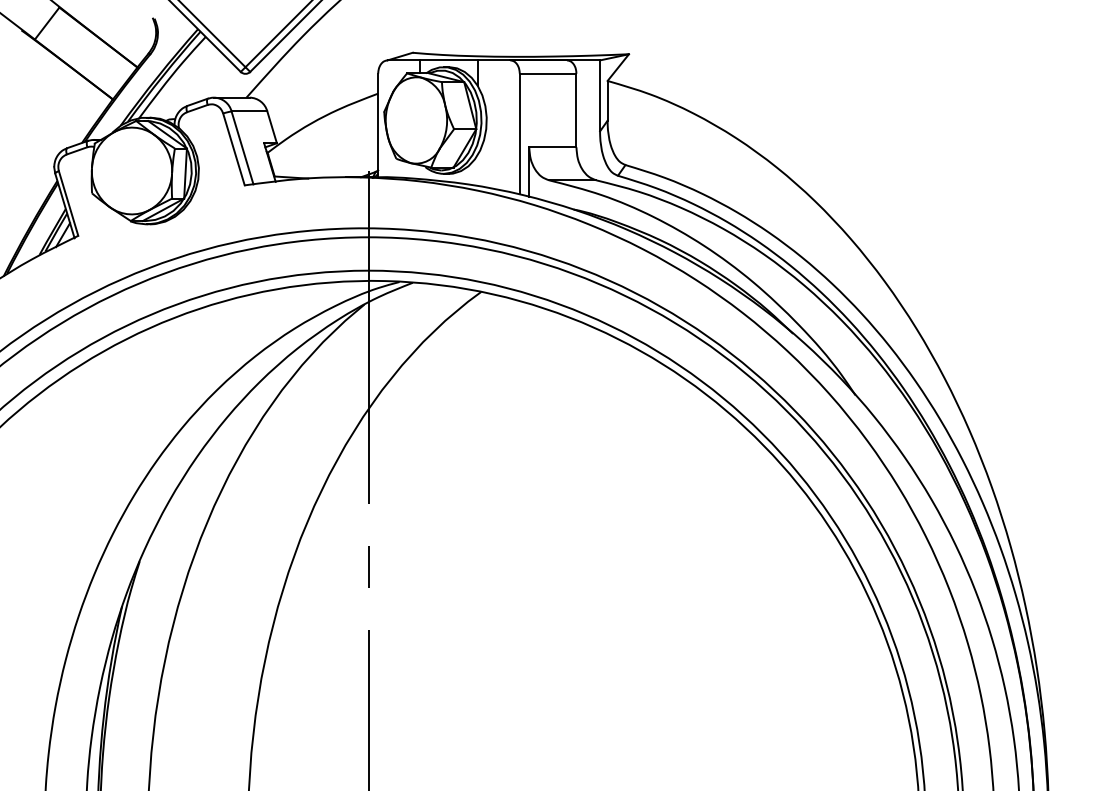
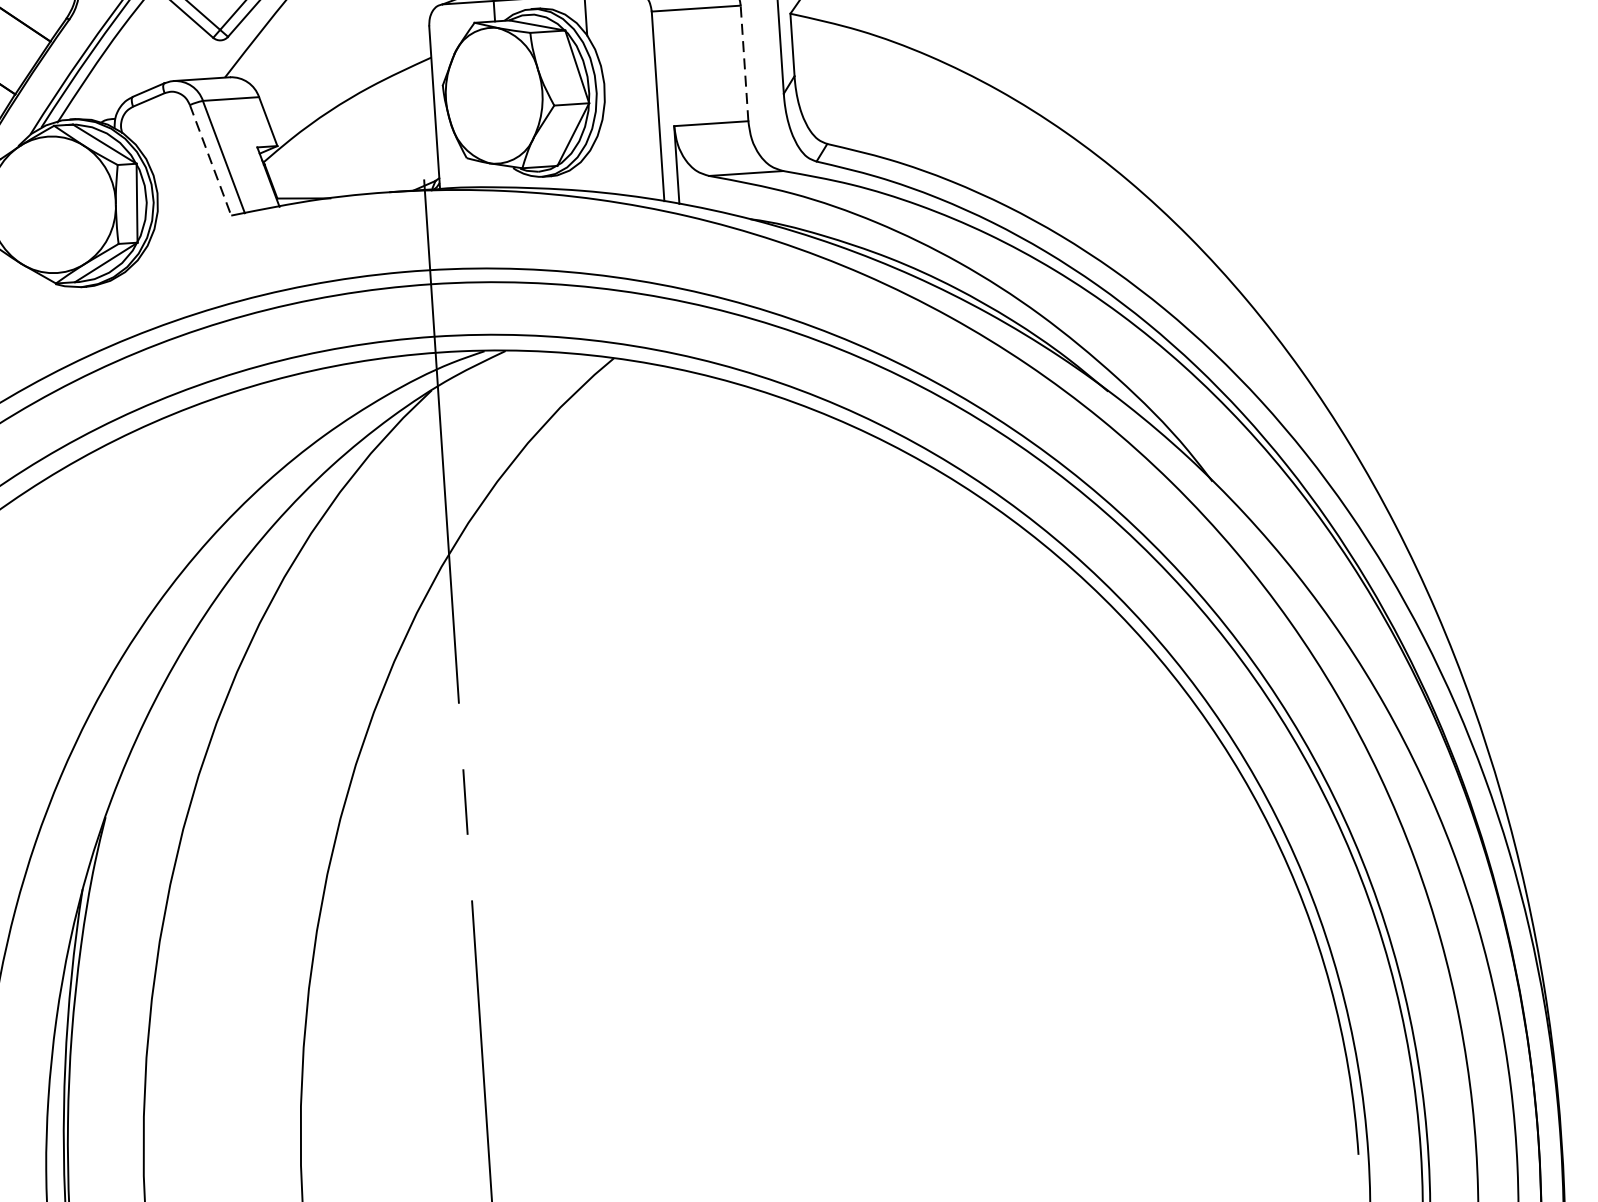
line: (576, 110) -> (744, 63), solid -> dashed
line: (234, 149) -> (211, 160), solid -> dashed

